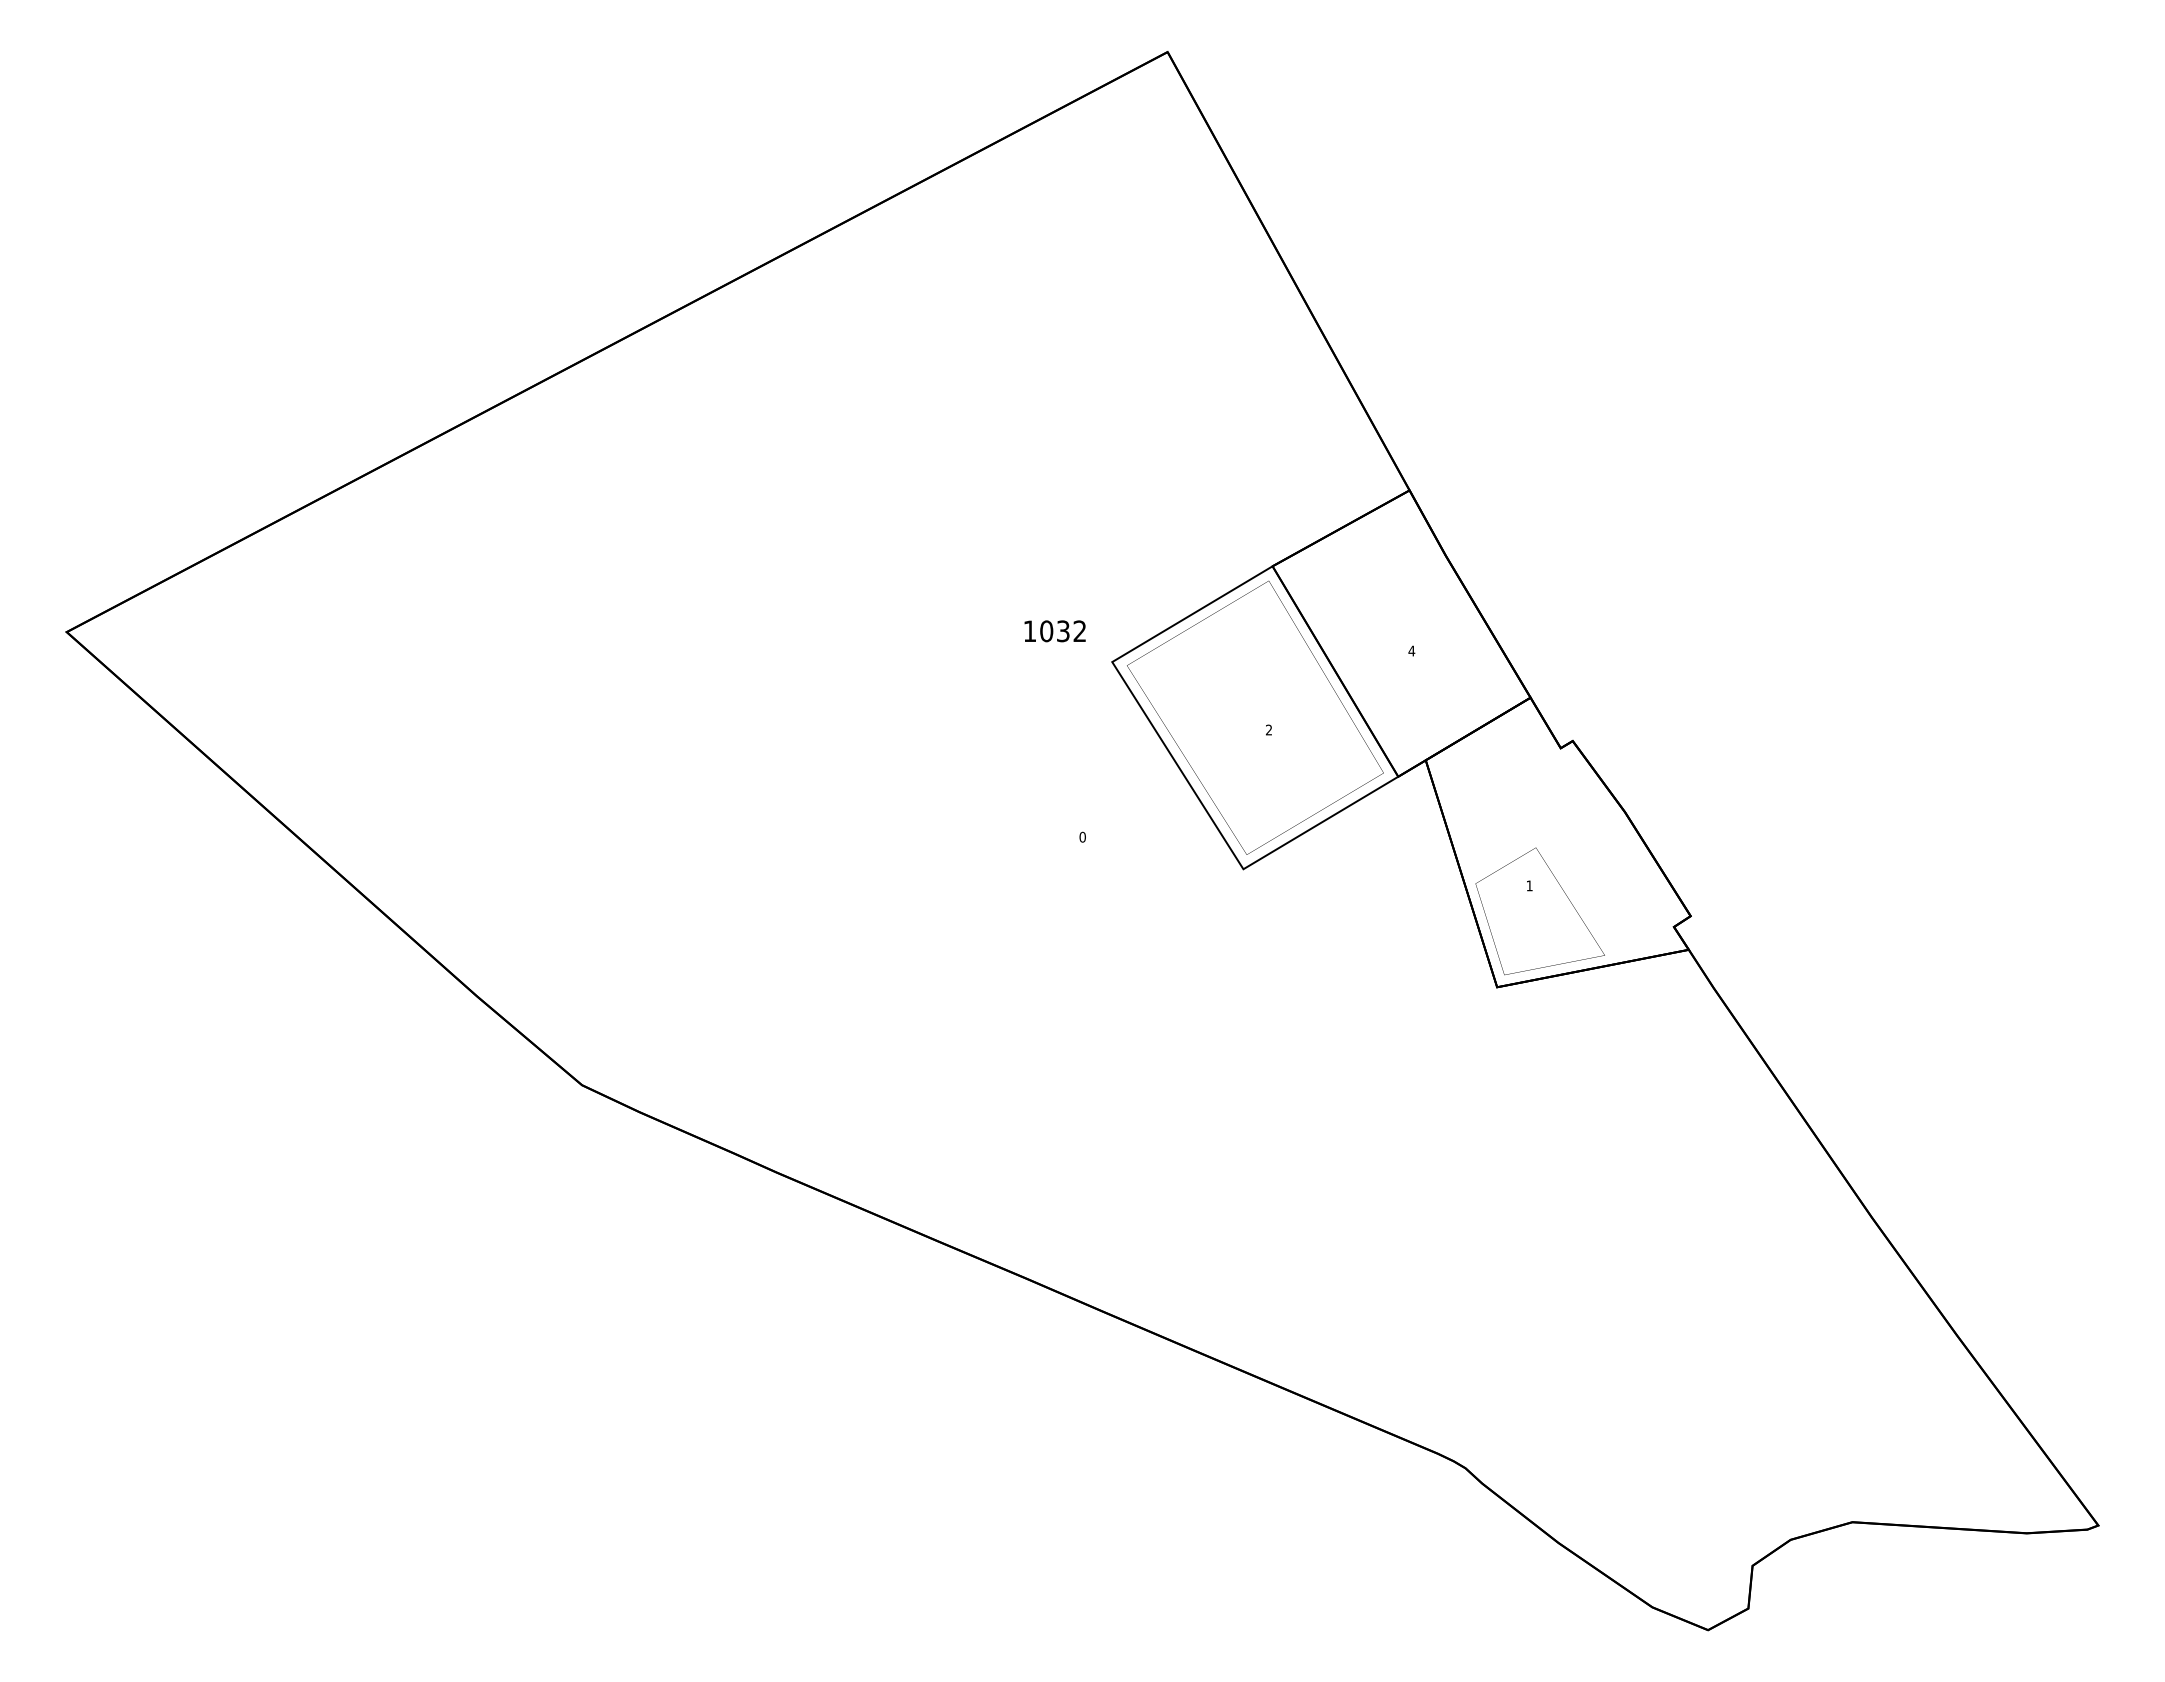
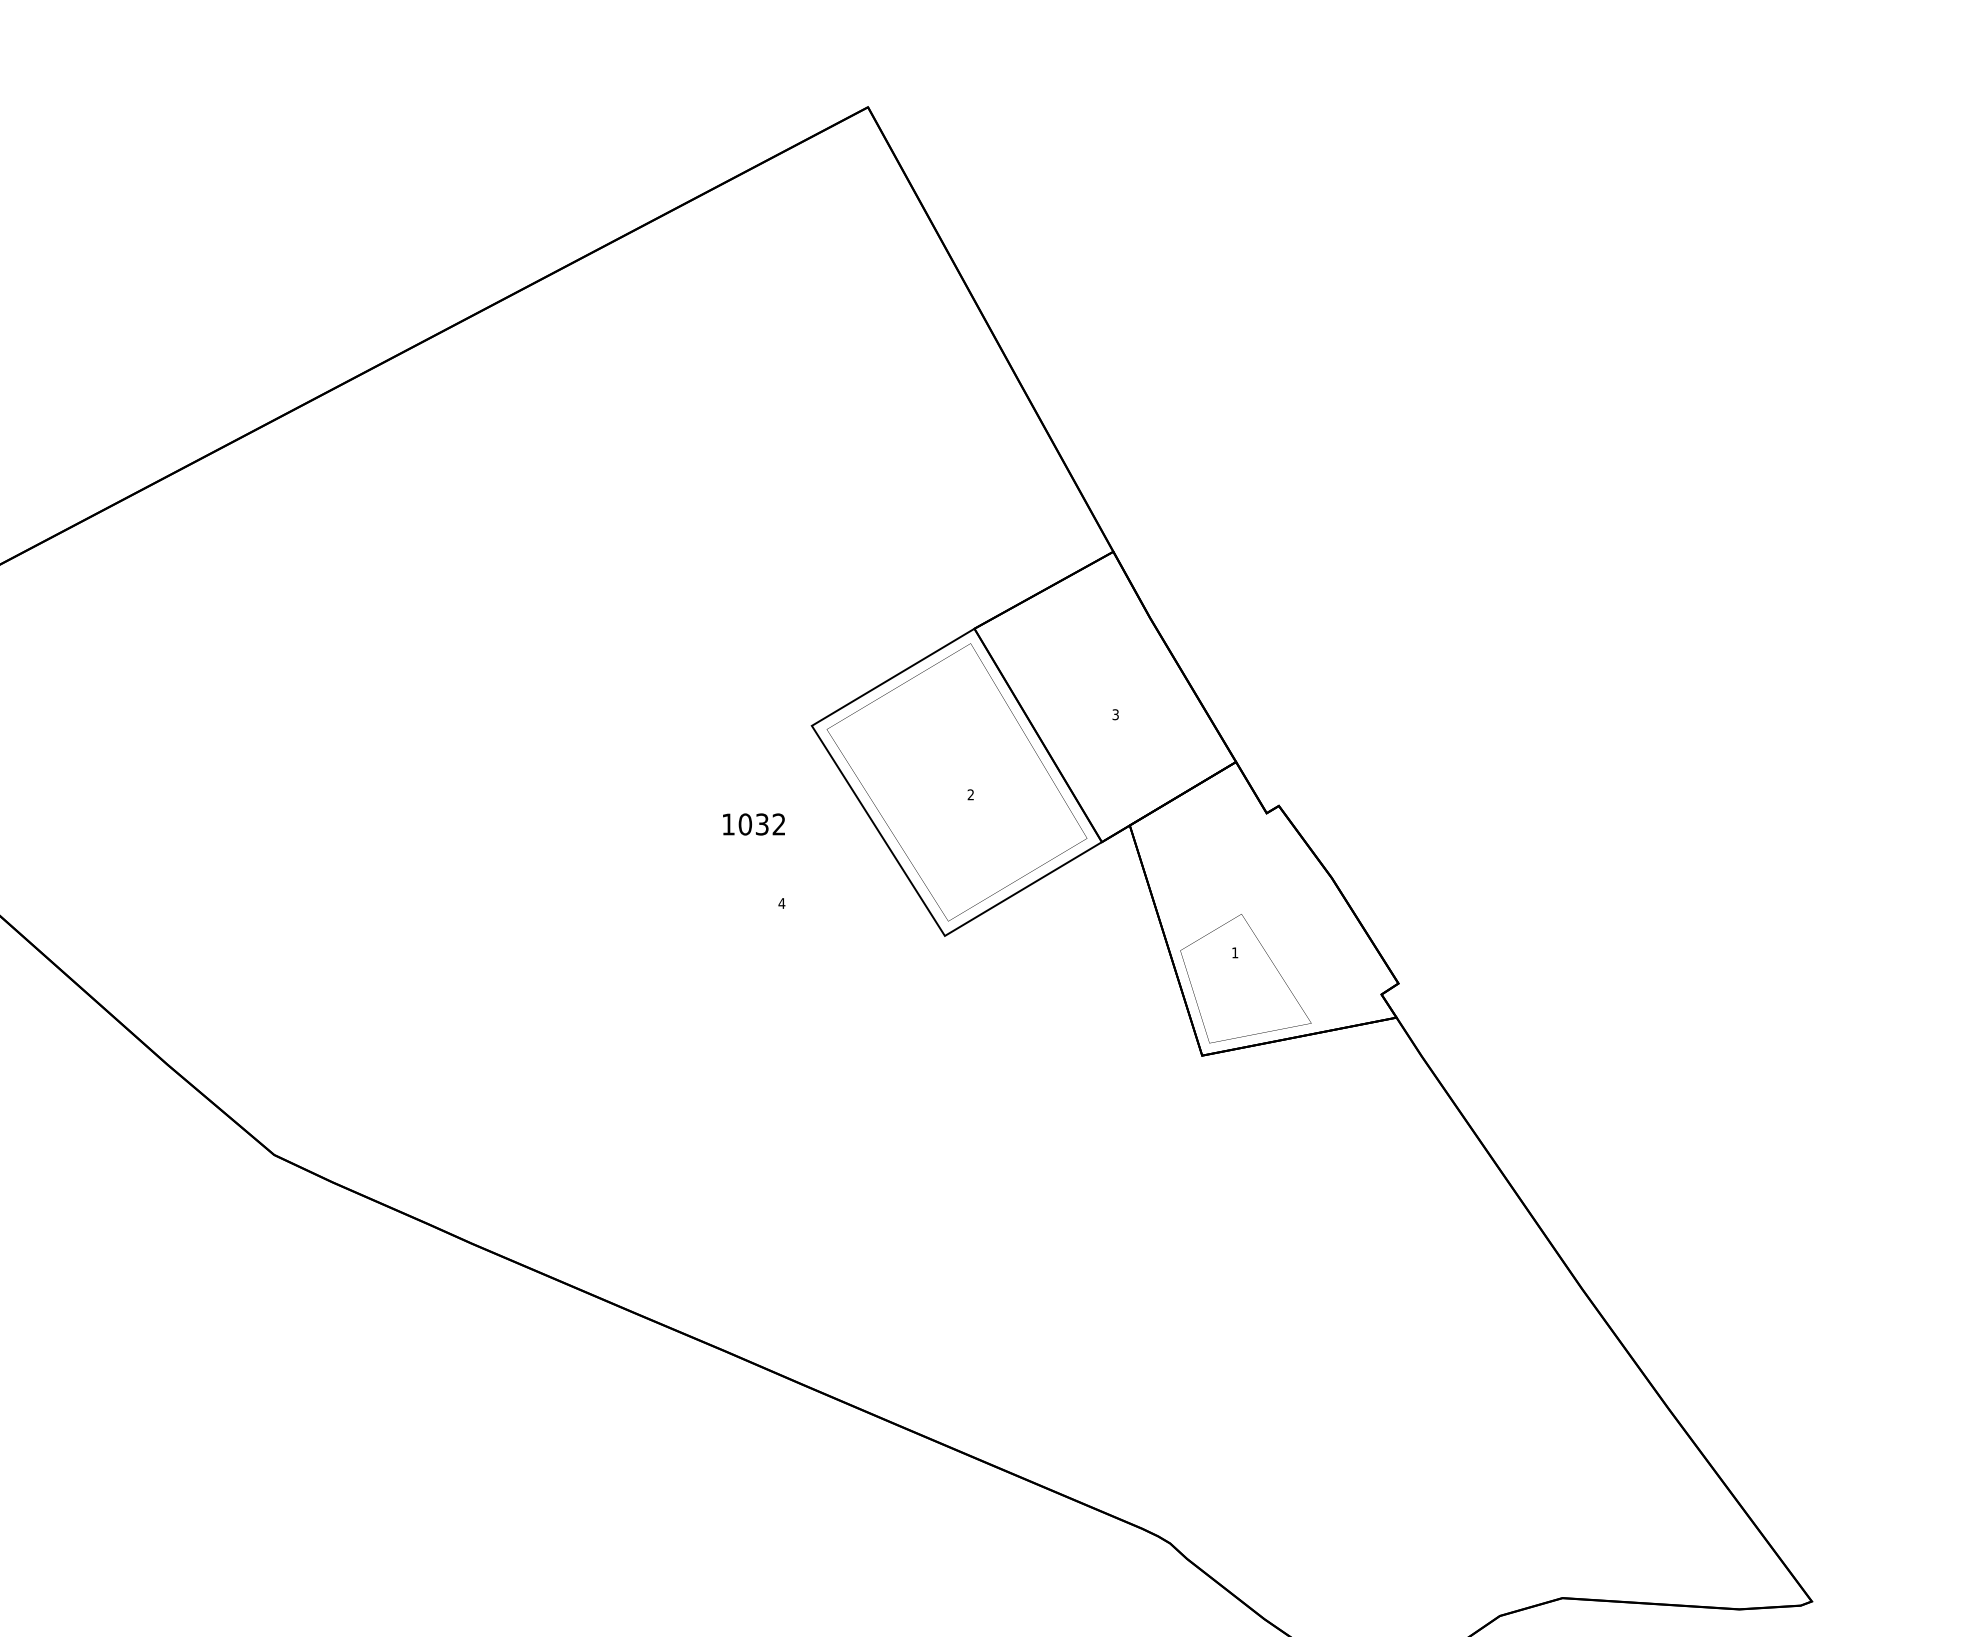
text: (1054, 631) -> (753, 824), moved
text: (1411, 650) -> (1115, 714), 4 -> 3
text: (1082, 836) -> (781, 902), 0 -> 4

